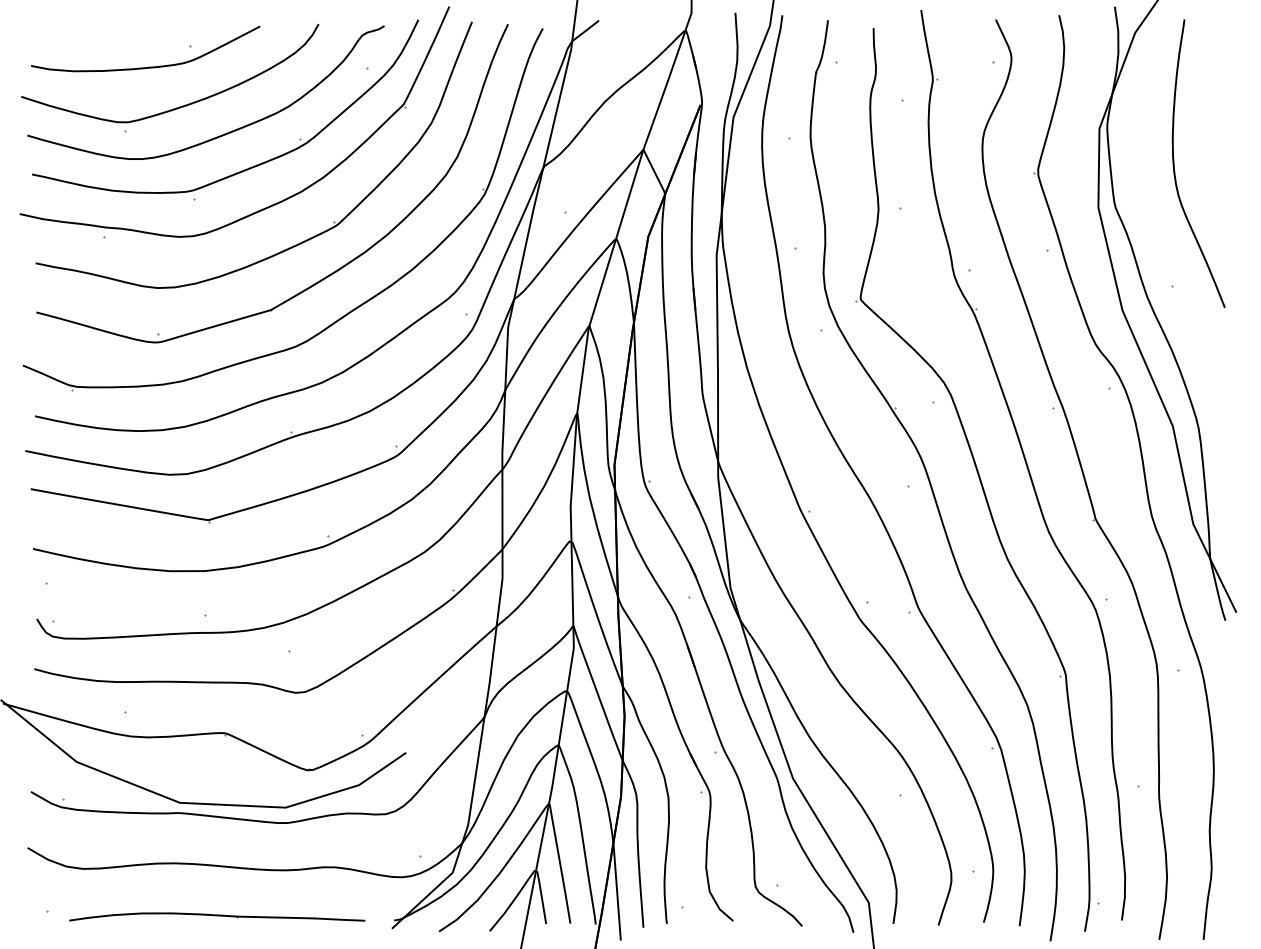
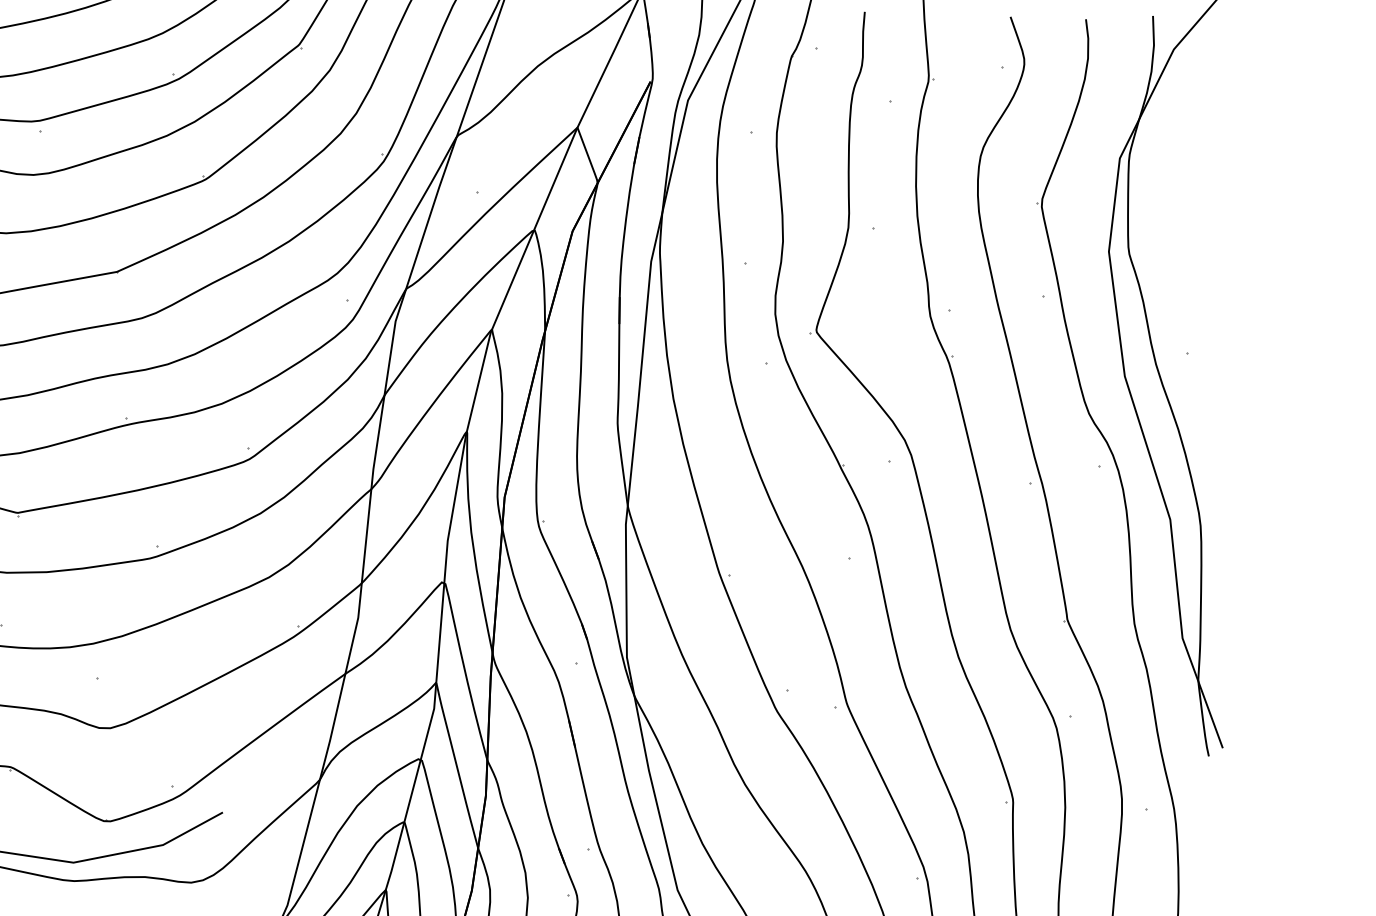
curve: (1174, 163) -> (1204, 208), removed

